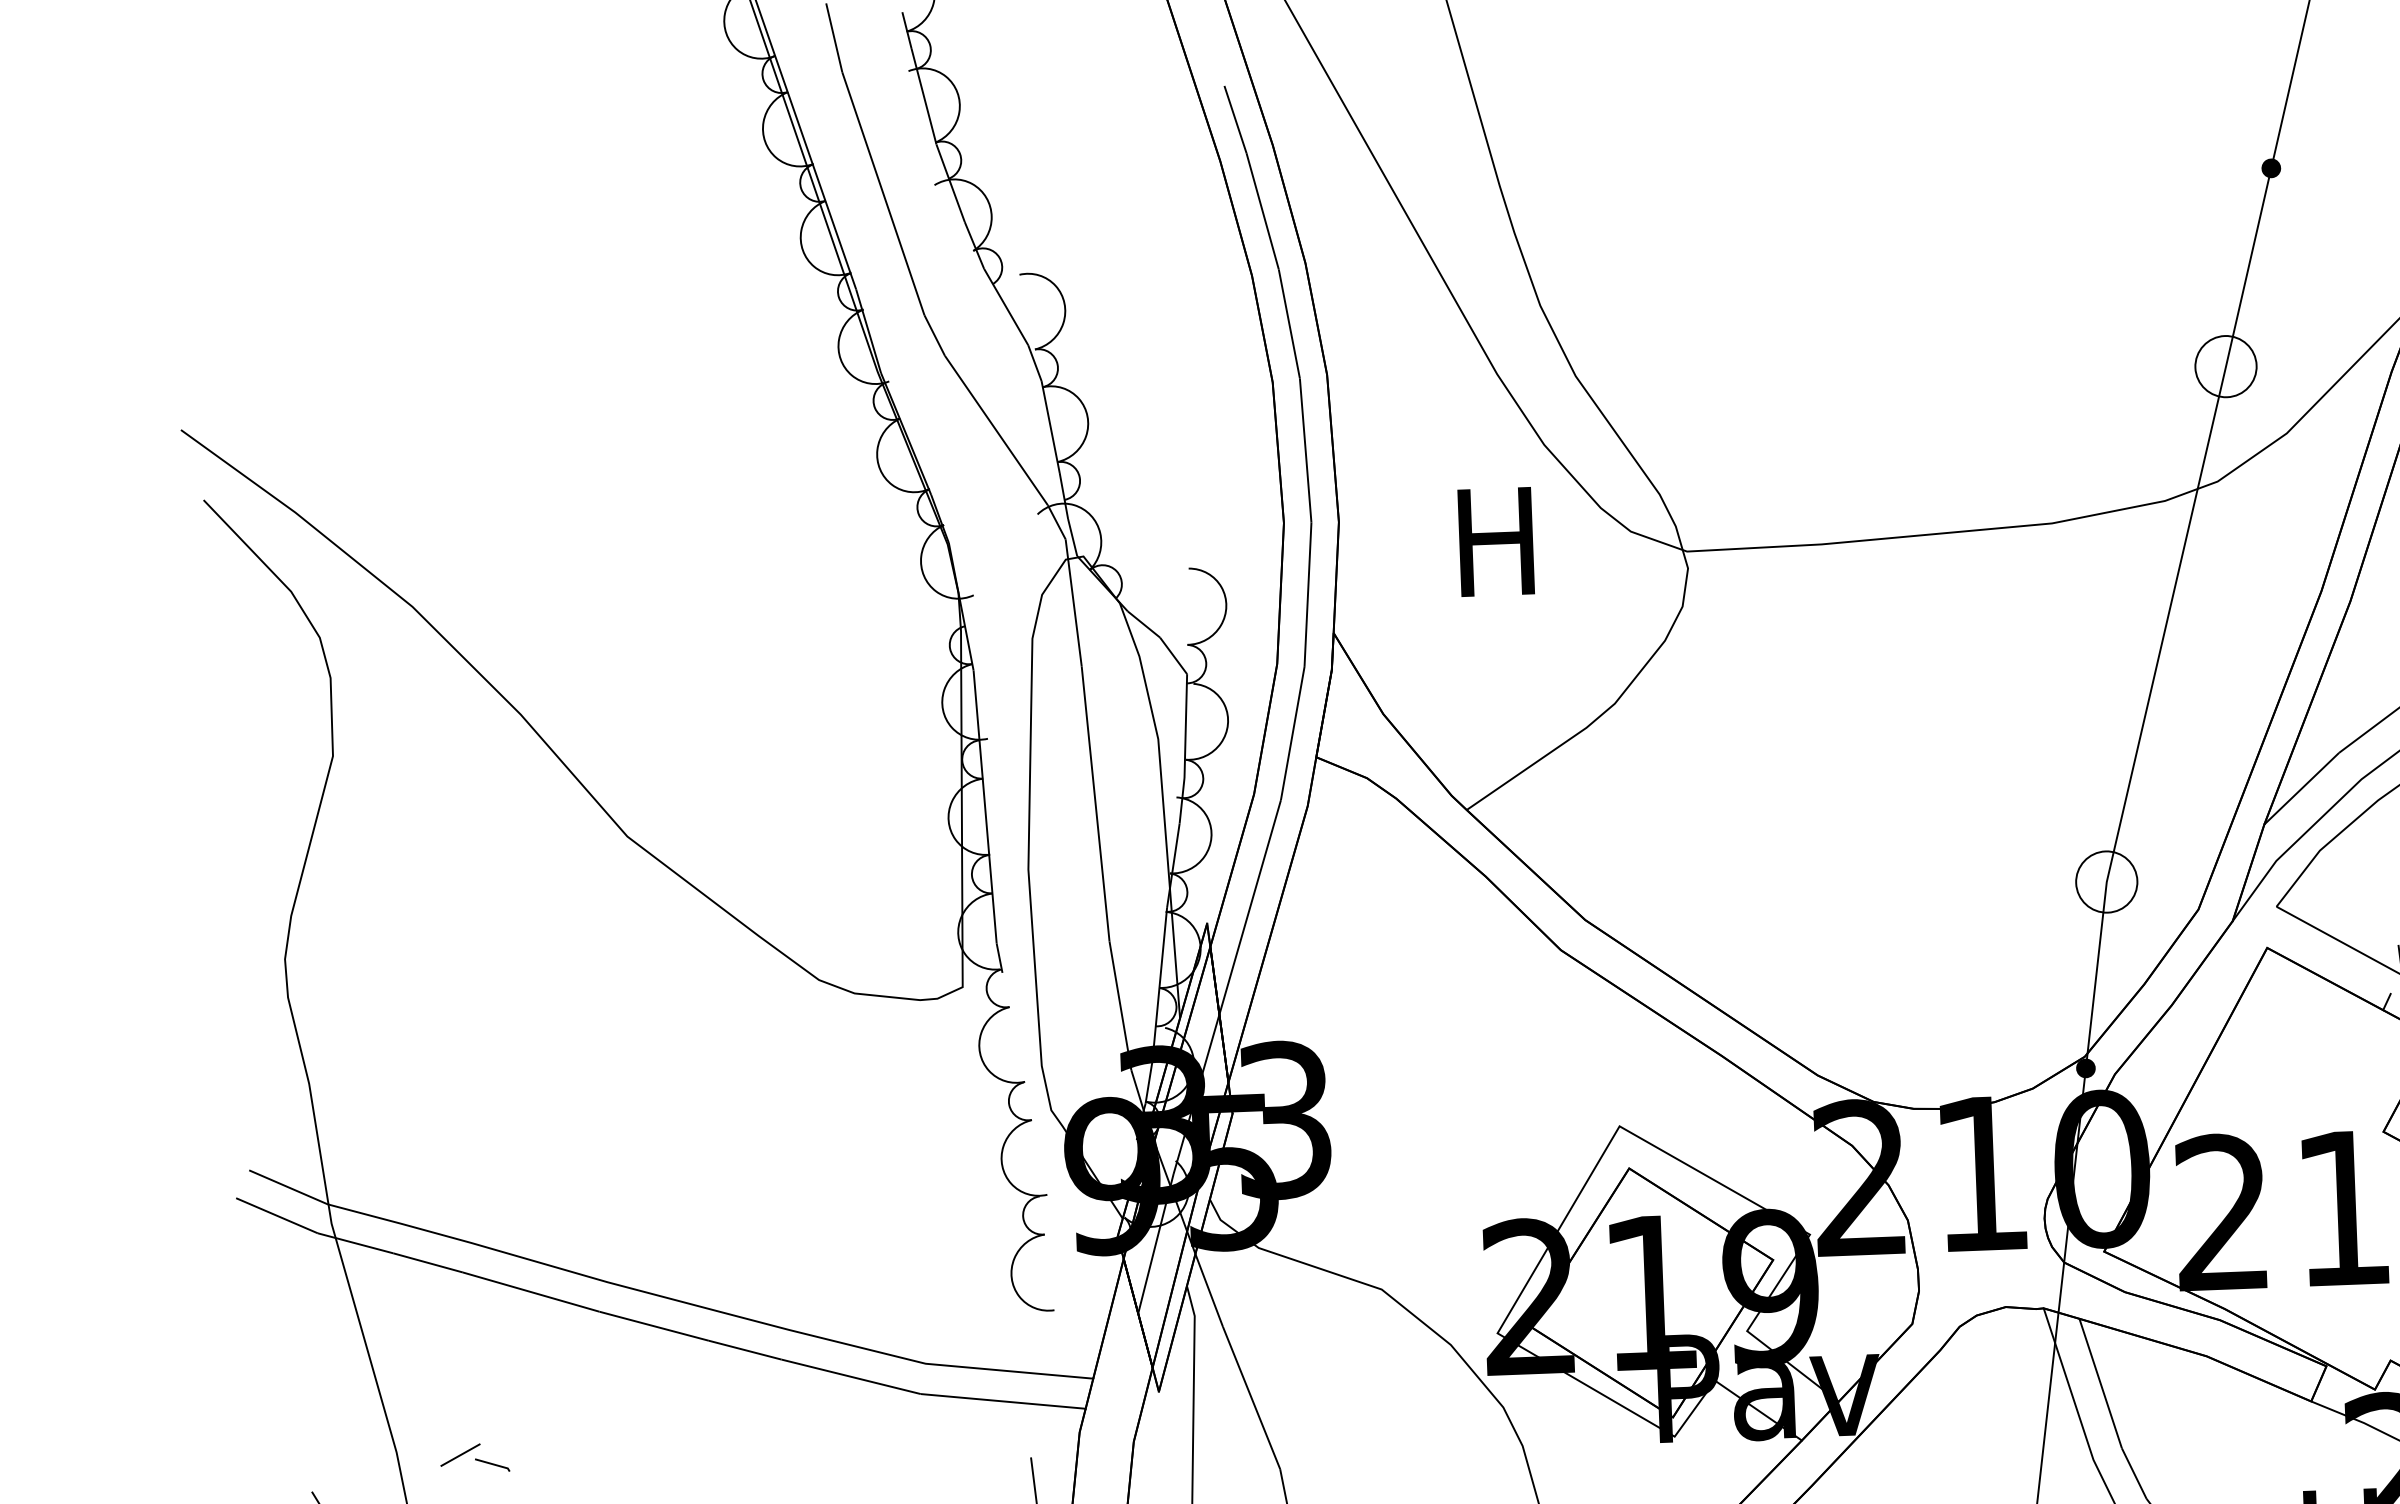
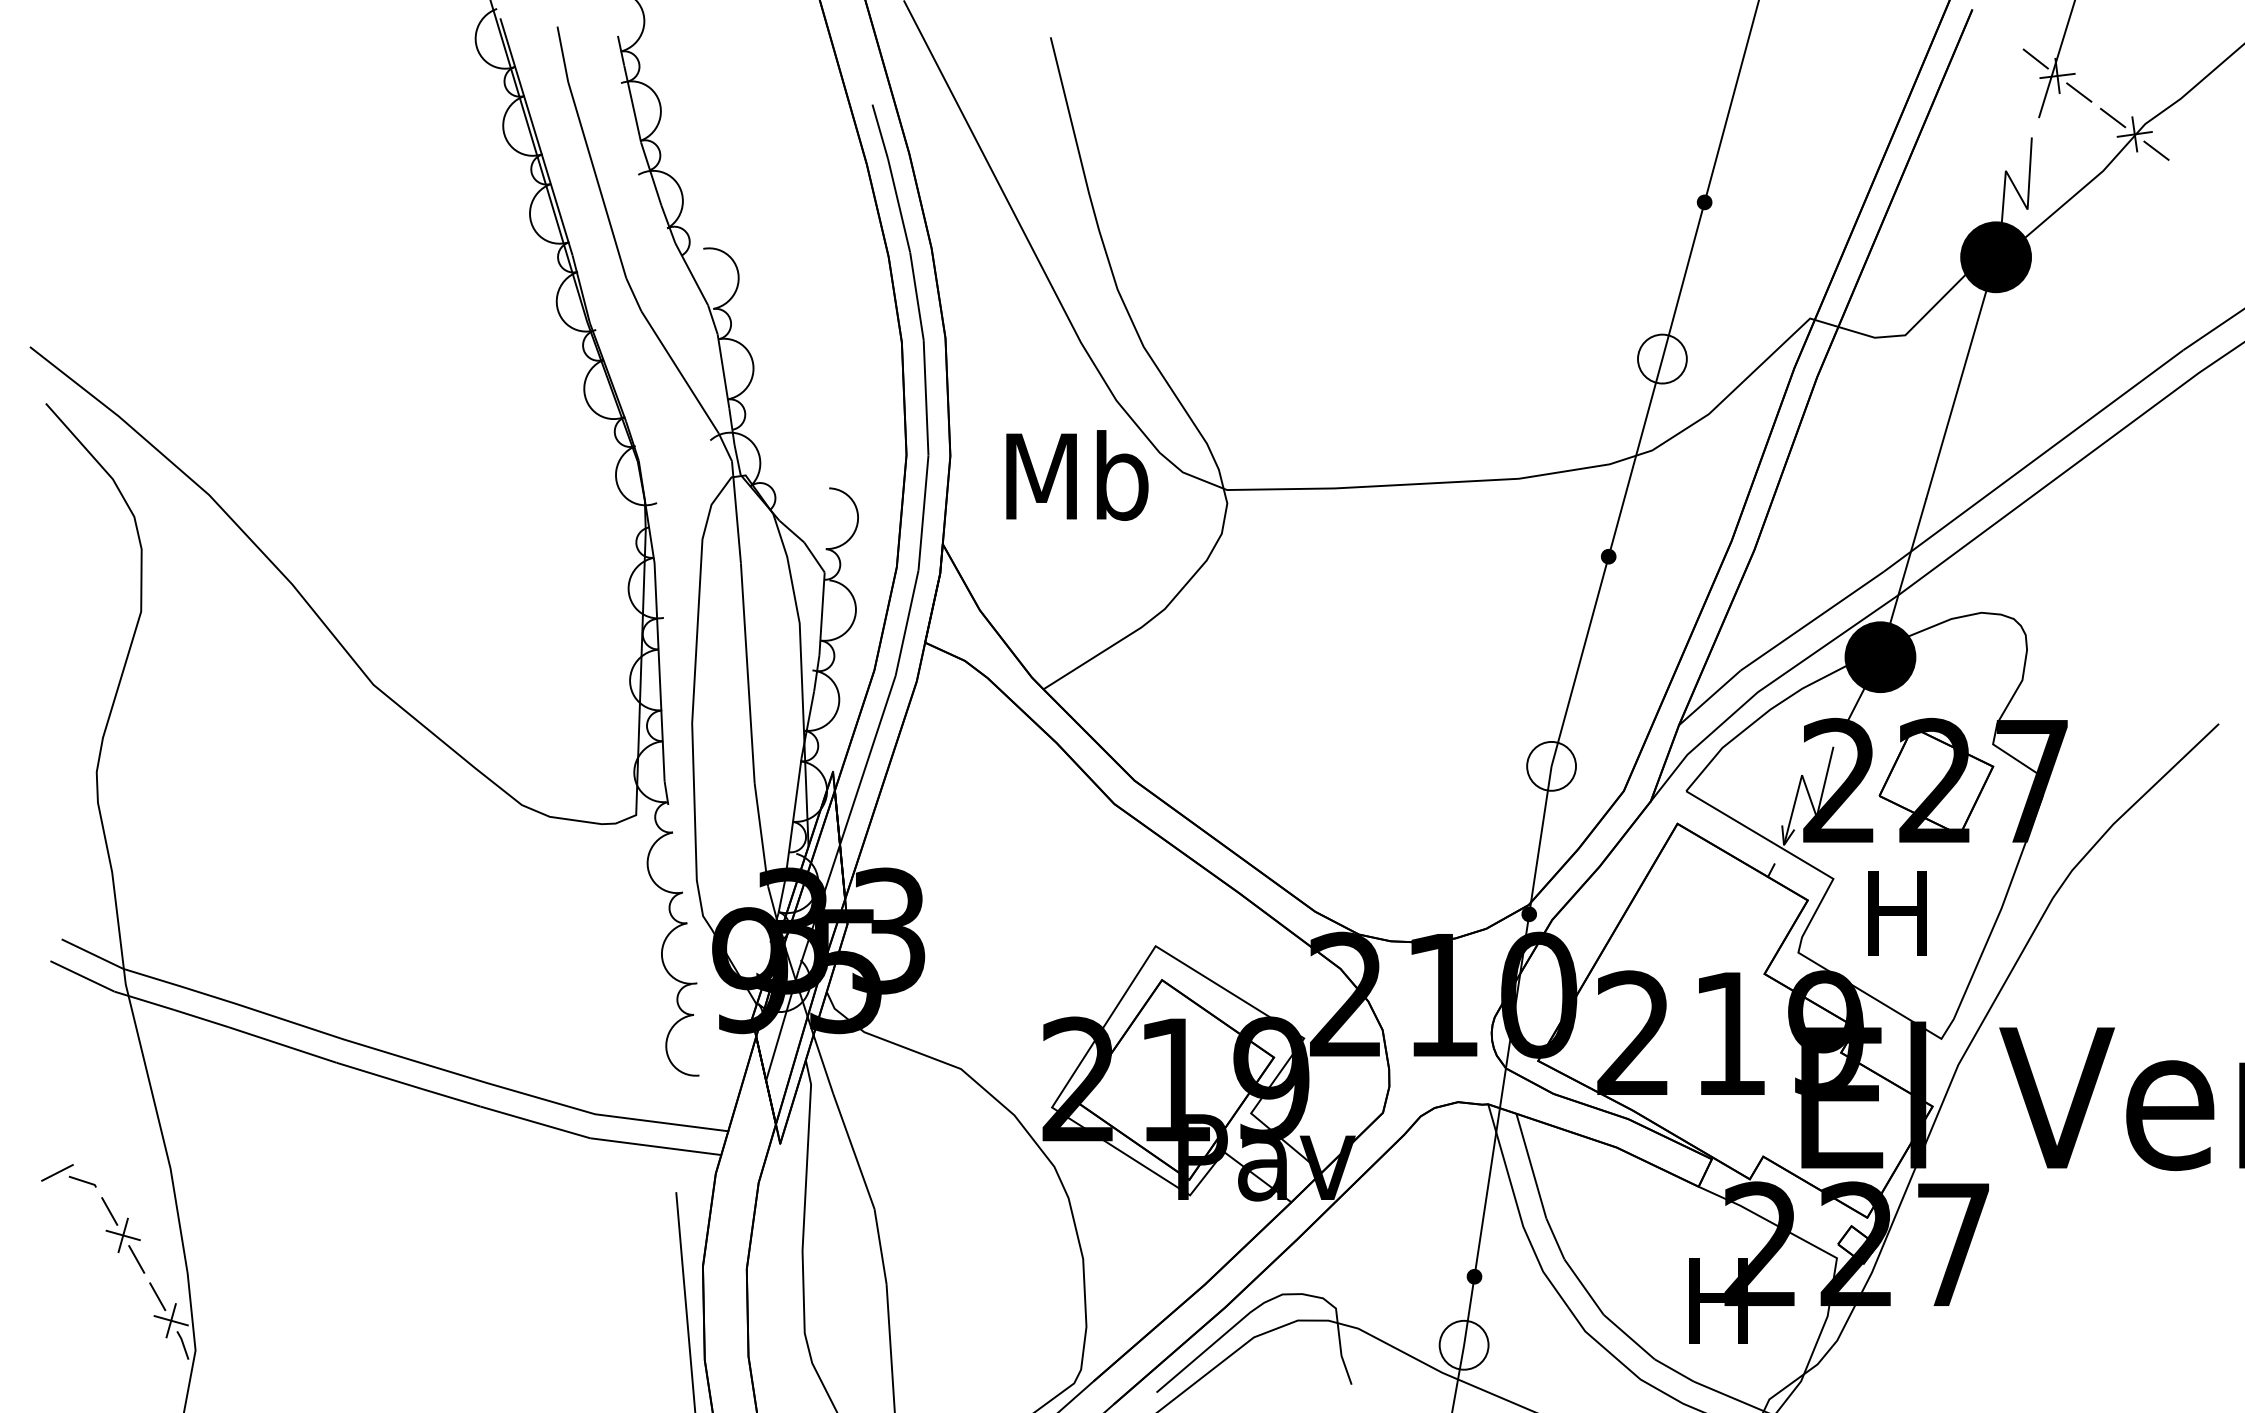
text: (1499, 540) -> (1077, 475), H -> Mb
fill: (2167, 616) -> (1608, 556), added
part: (474, 1457) -> (68, 1175), moved

